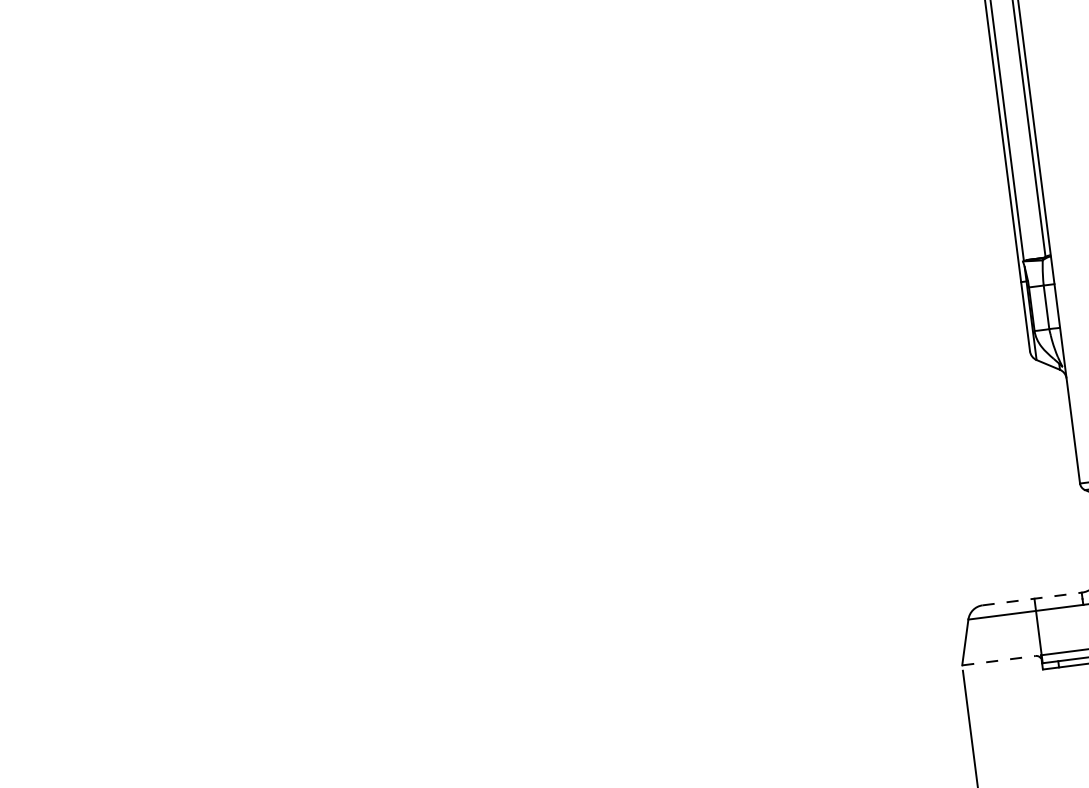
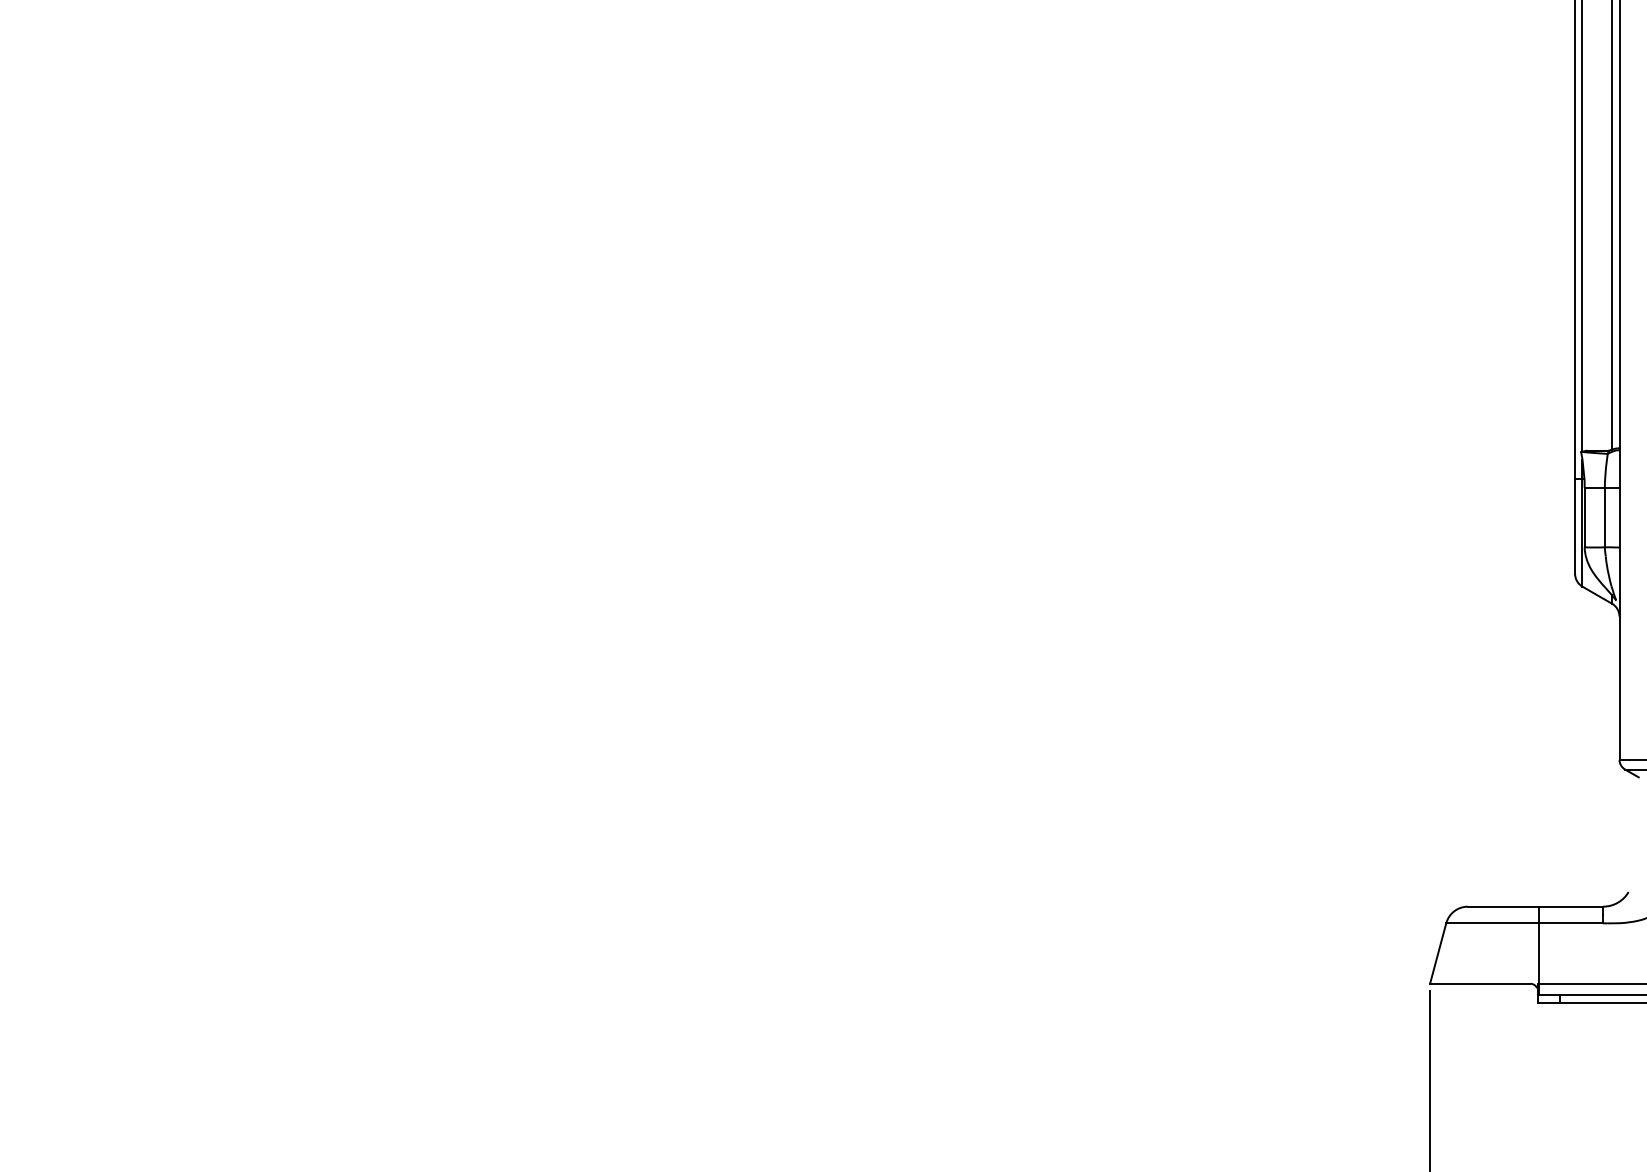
line: (1032, 598) -> (1535, 906), dashed -> solid
line: (999, 660) -> (1480, 983), dashed -> solid

